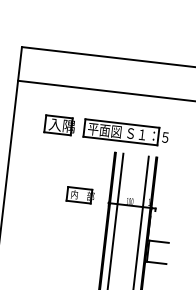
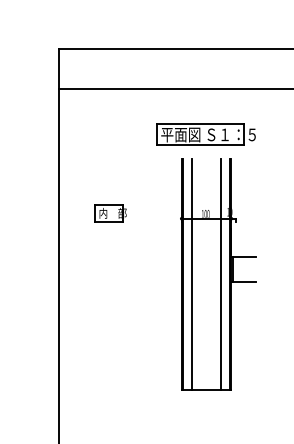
part: (59, 124) -> (113, 134), removed
part: (125, 132) -> (205, 134), moved
part: (80, 195) -> (110, 213), moved

